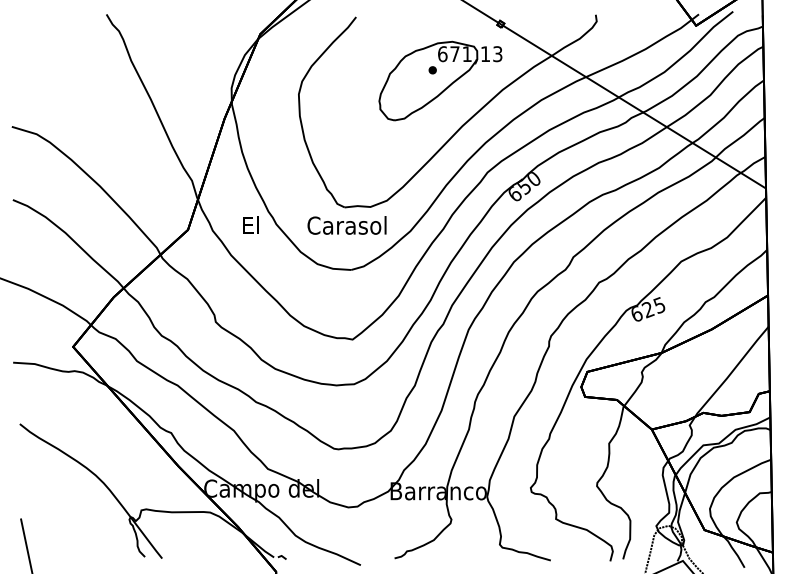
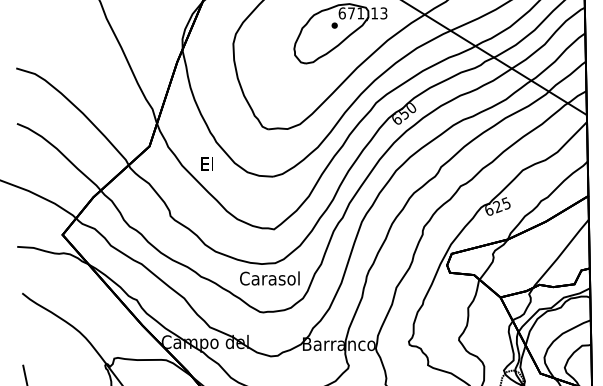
text: (250, 224) -> (206, 163), moved
text: (346, 225) -> (269, 278), moved

